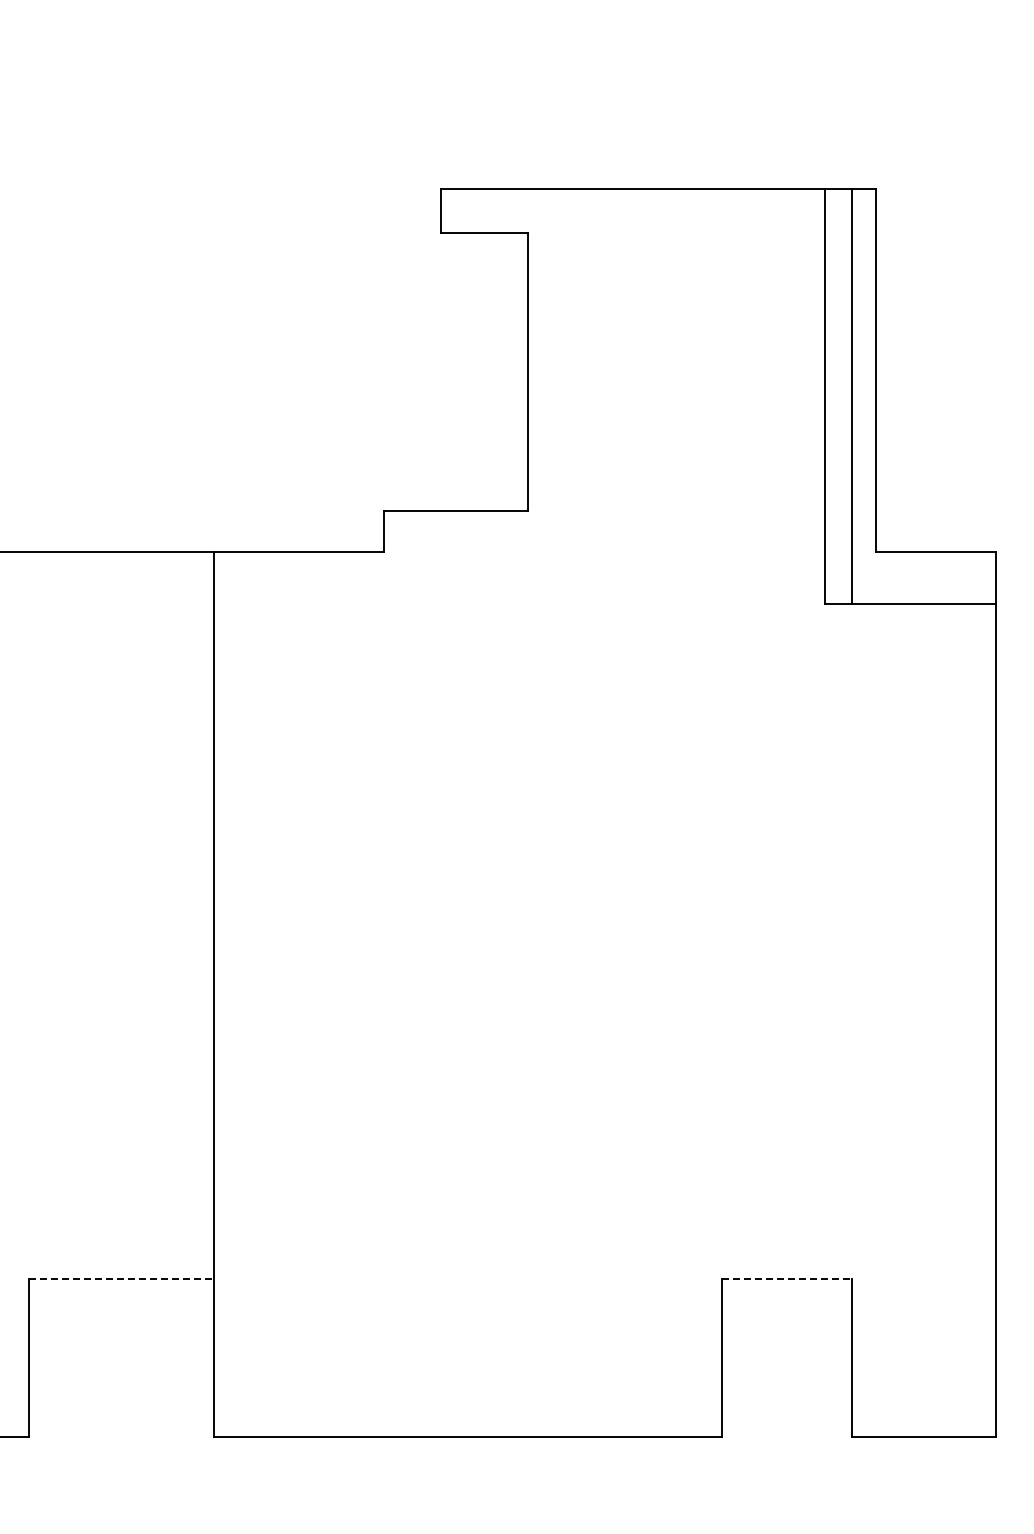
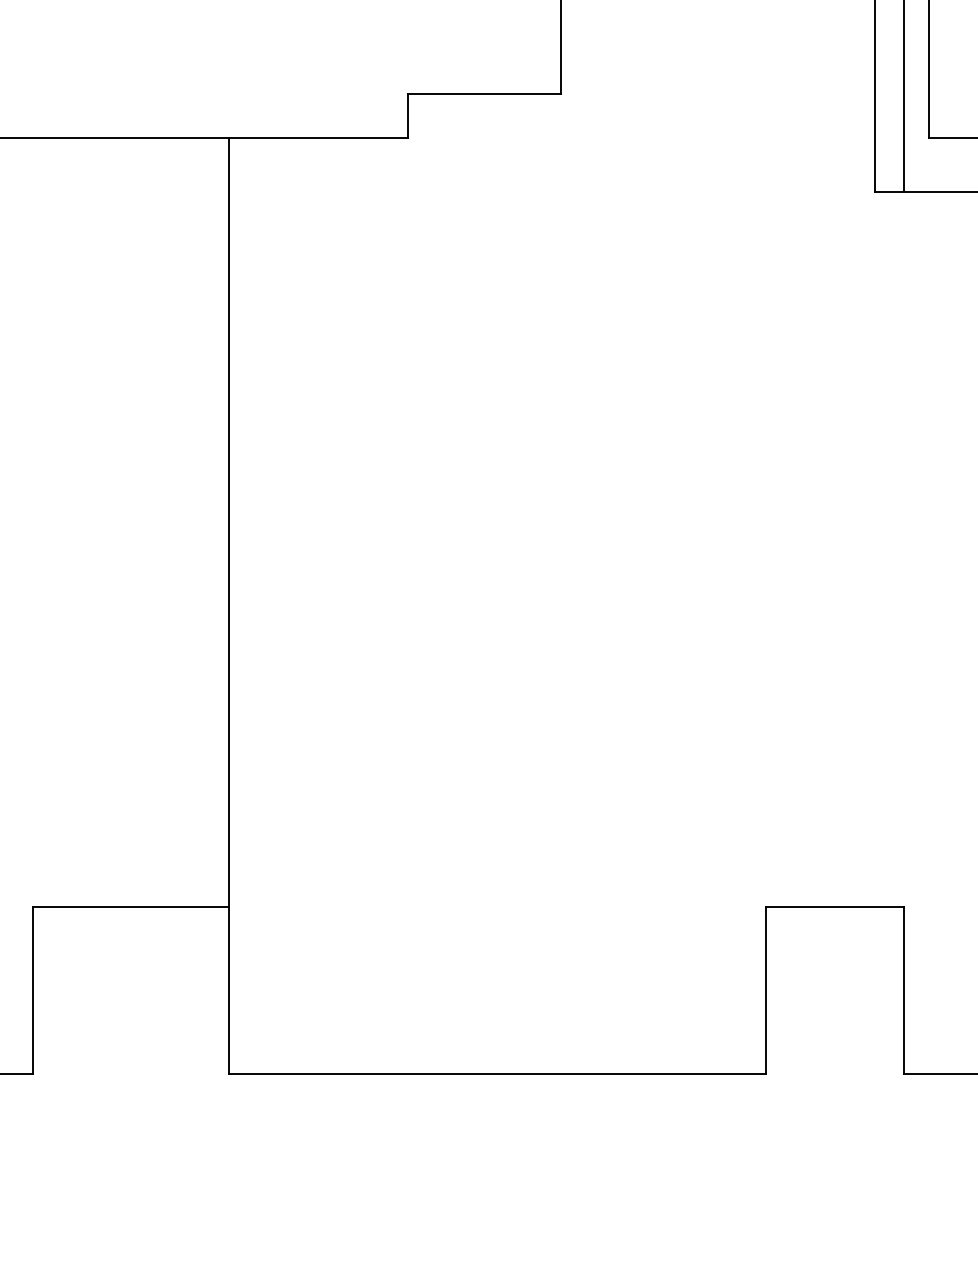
line: (121, 1279) -> (130, 907), dashed -> solid
line: (787, 1279) -> (835, 907), dashed -> solid

